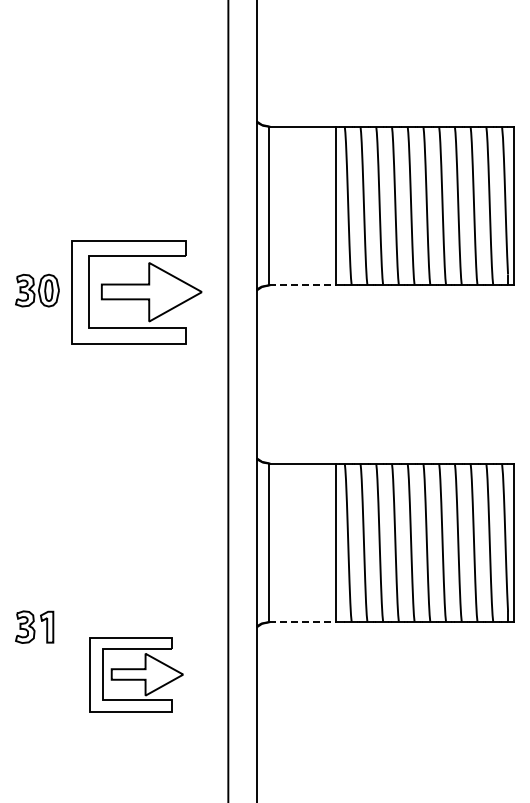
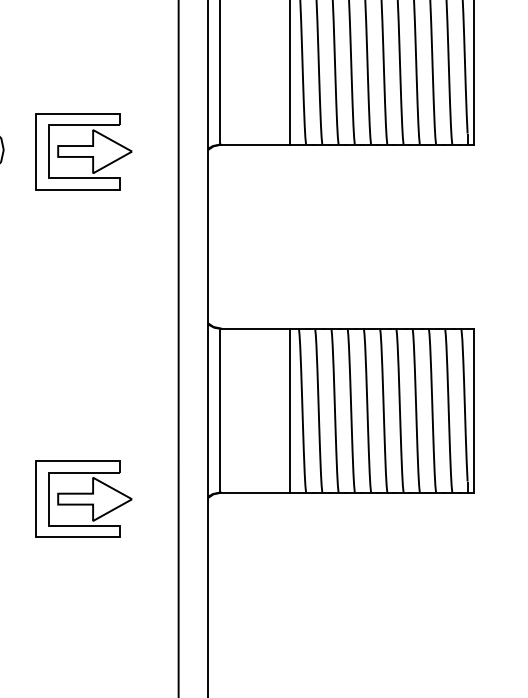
line: (302, 285) -> (255, 144), dashed -> solid
part: (136, 291) -> (83, 151), size x0.71
line: (302, 622) -> (255, 492), dashed -> solid
part: (136, 674) -> (83, 499), moved

